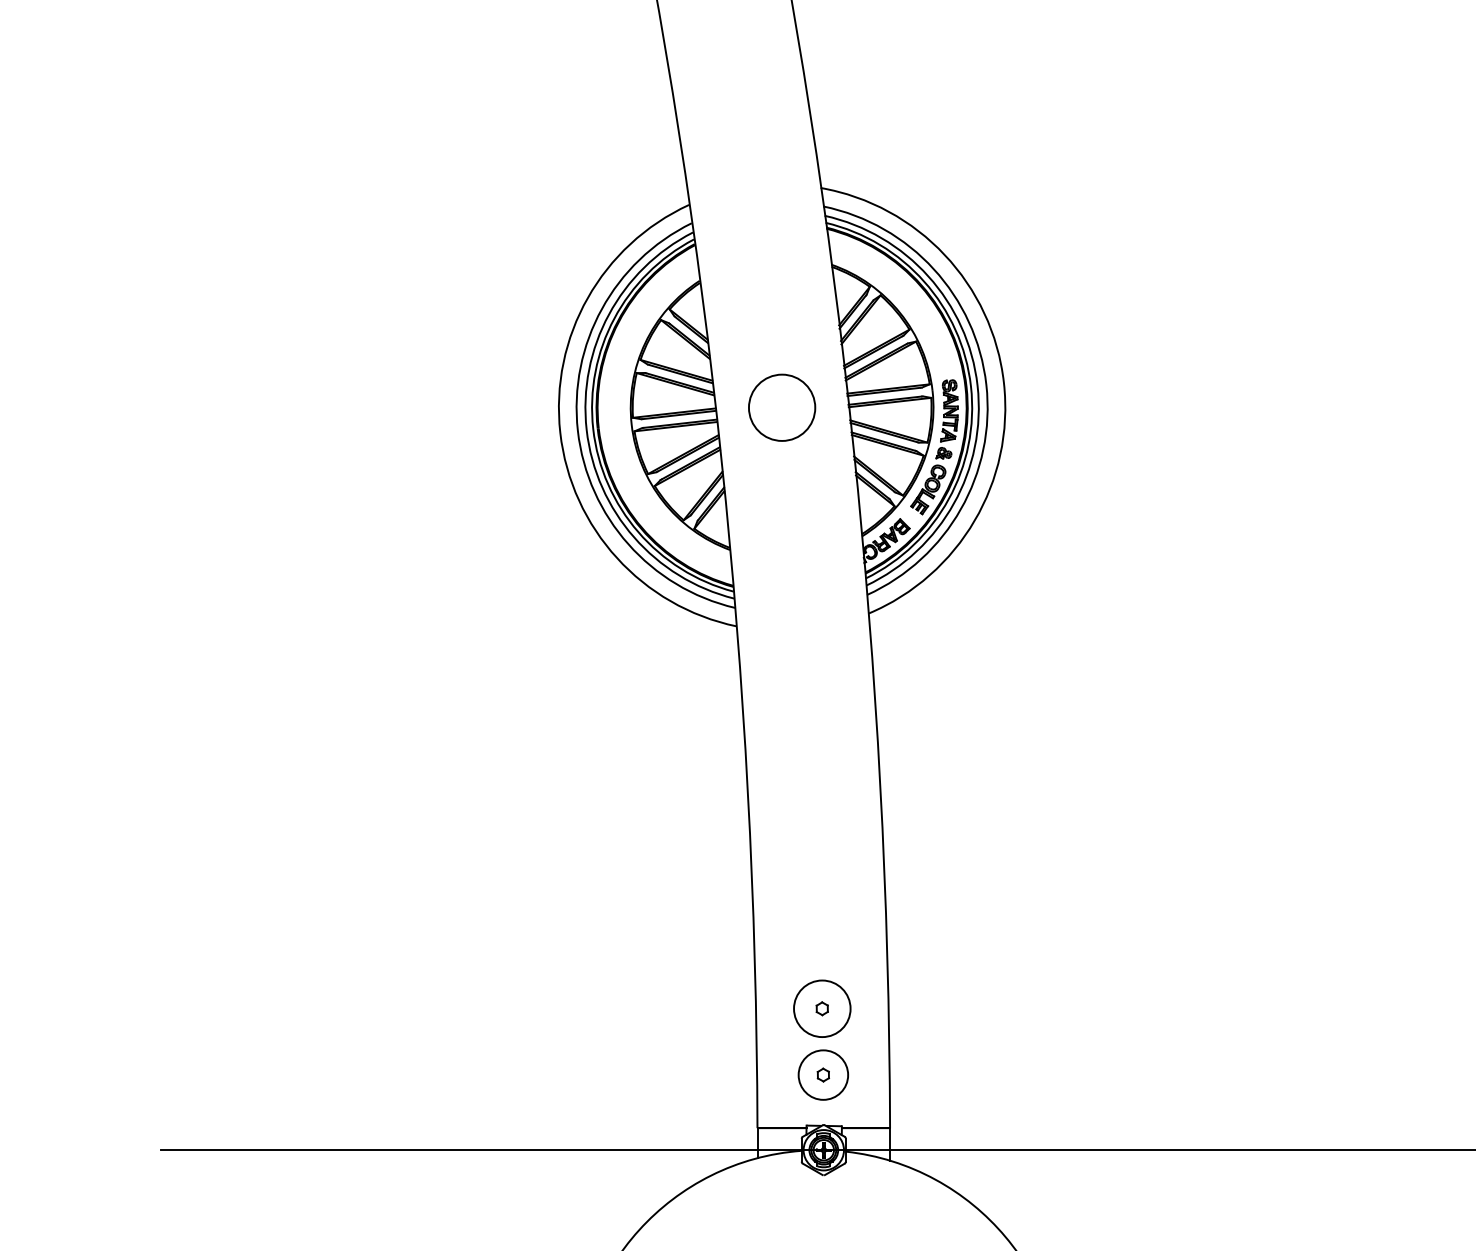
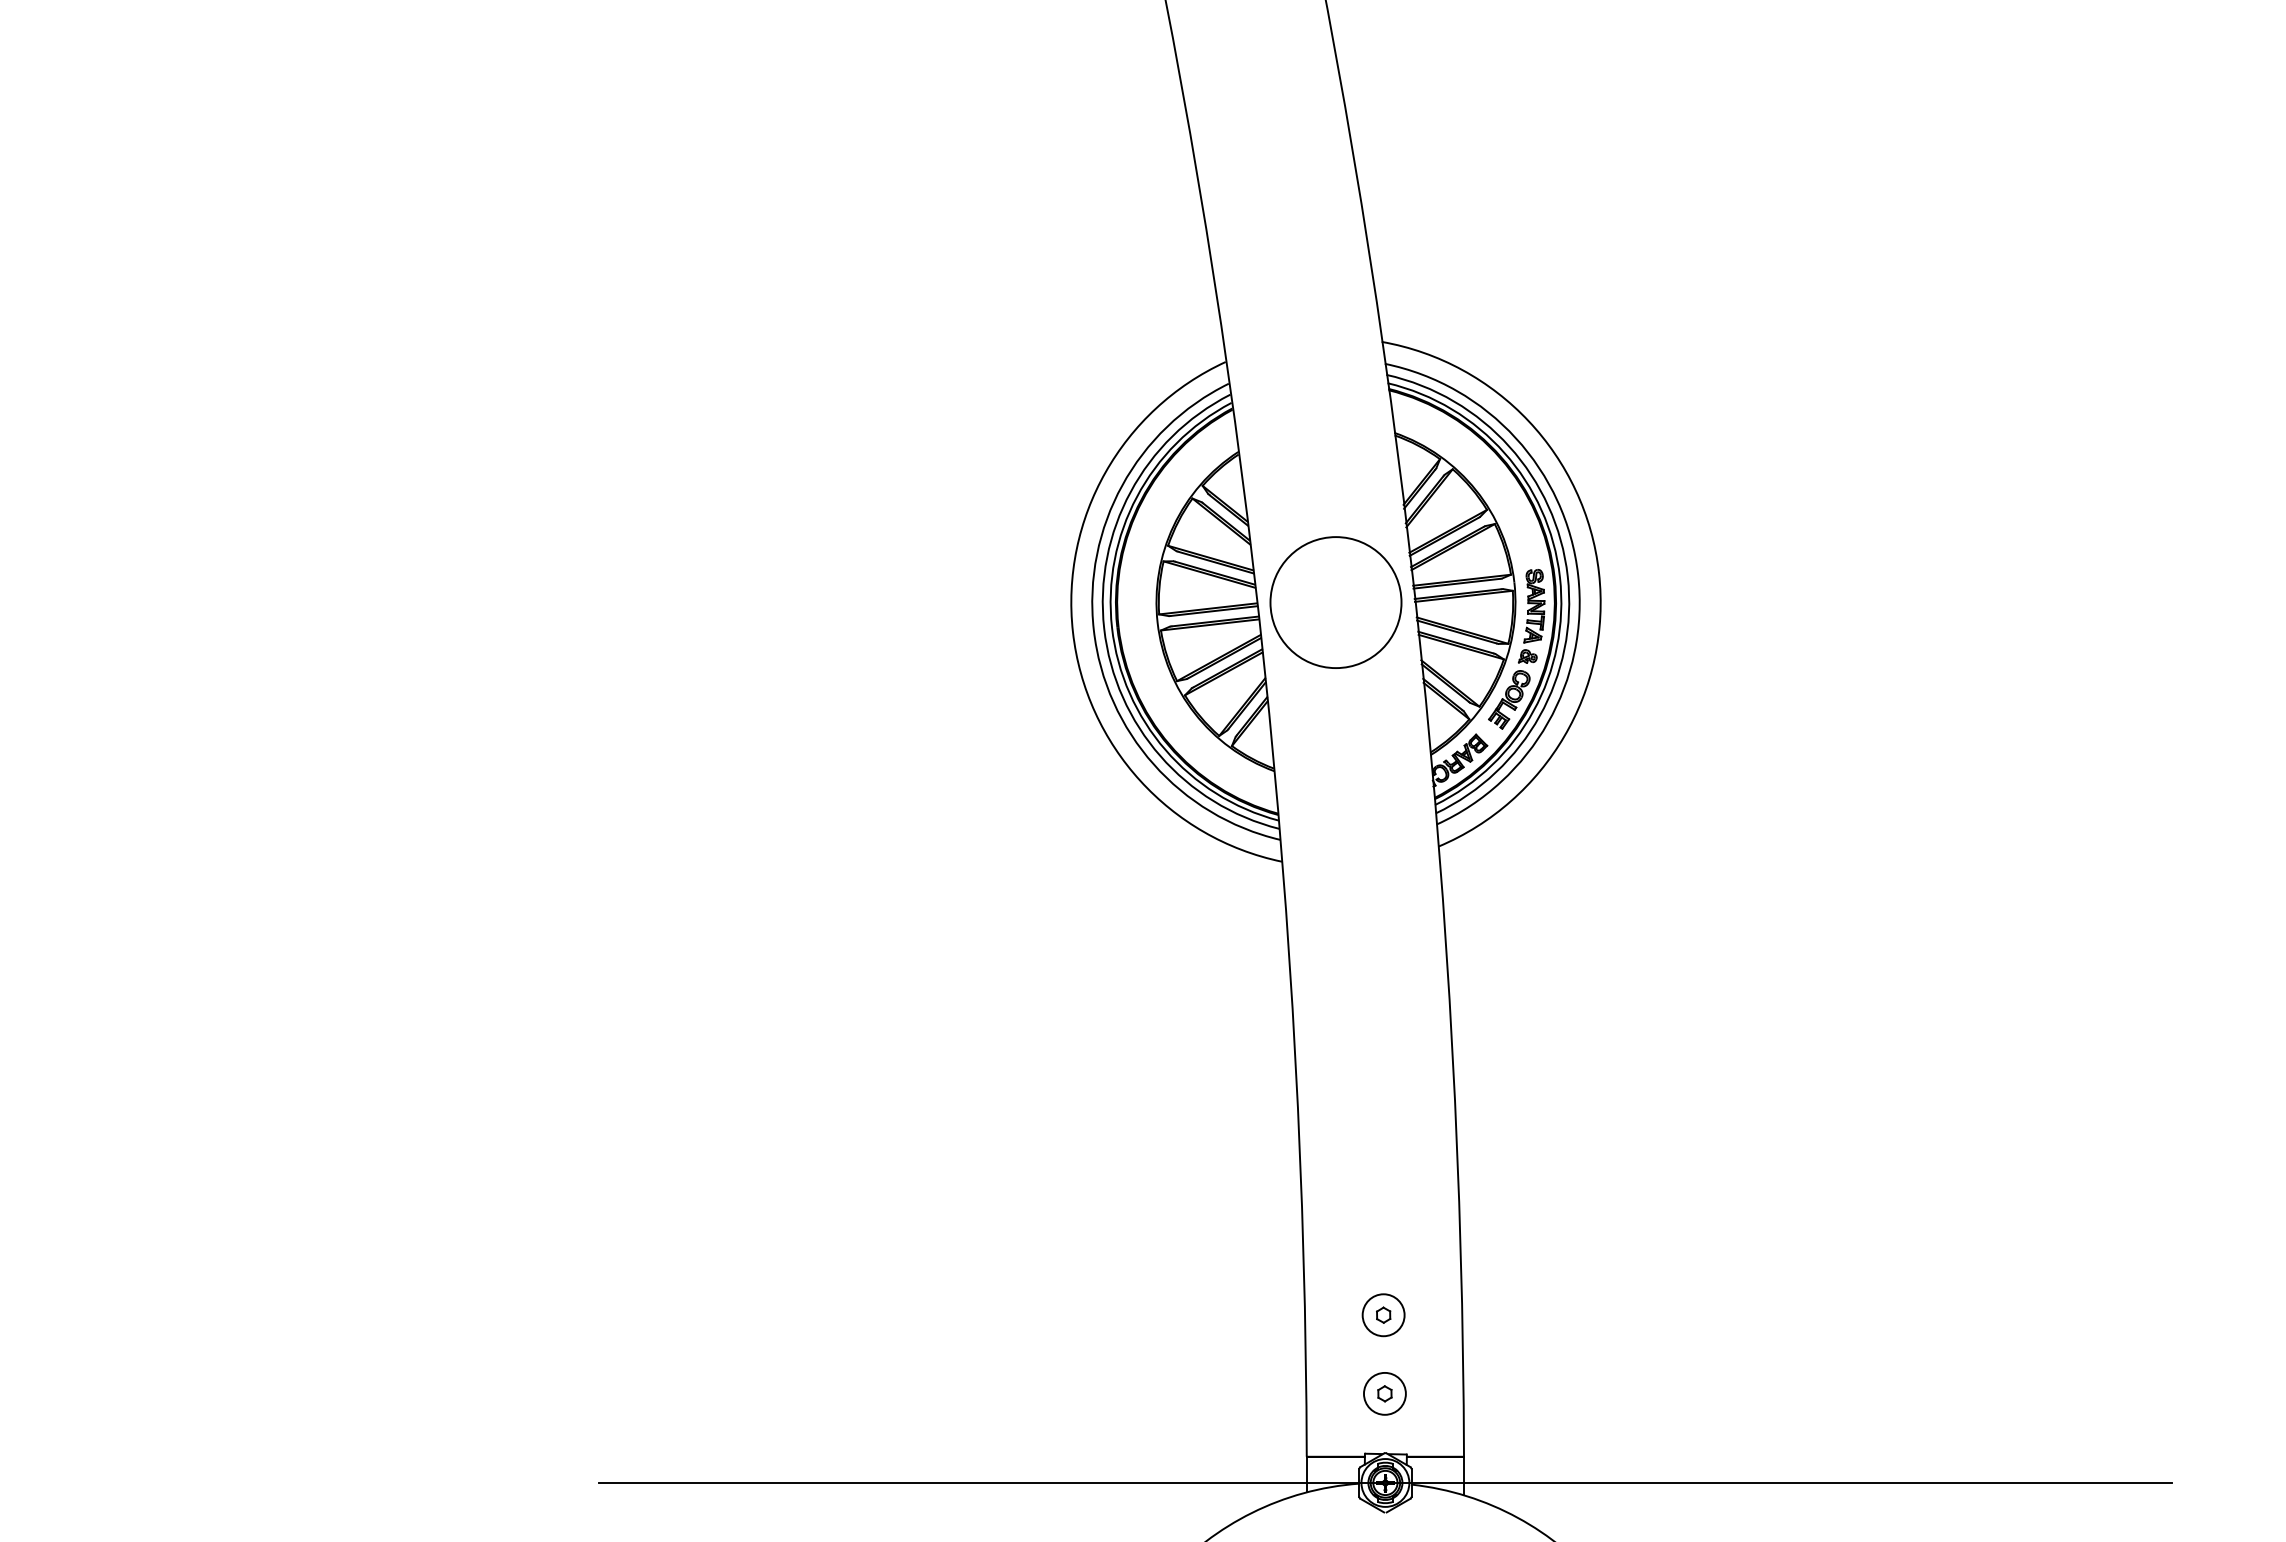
circle: (781, 407) -> (1335, 602), size x1.67
circle: (822, 1009) -> (1383, 1315), size x0.62
circle: (823, 1074) -> (1384, 1393), size x0.71

